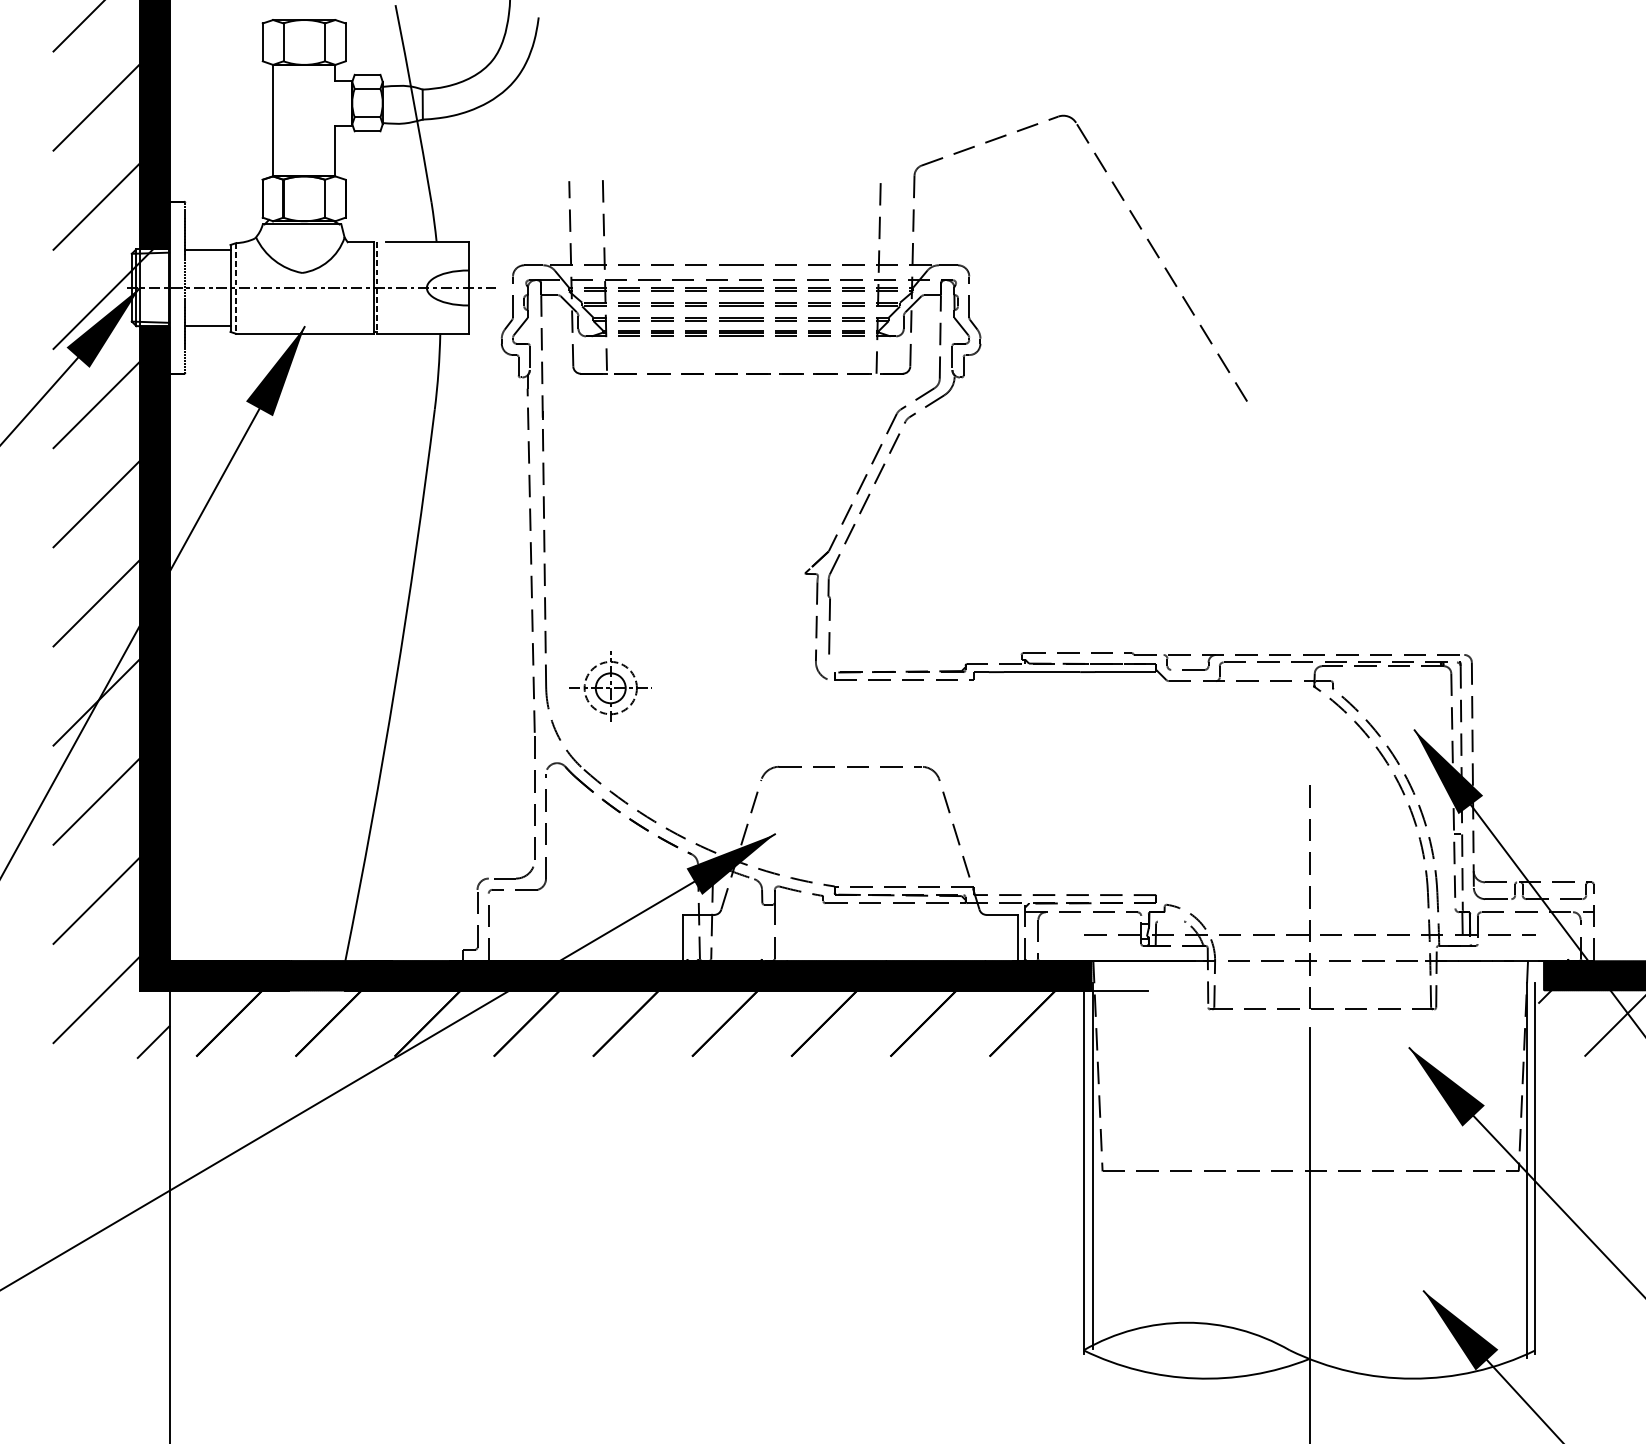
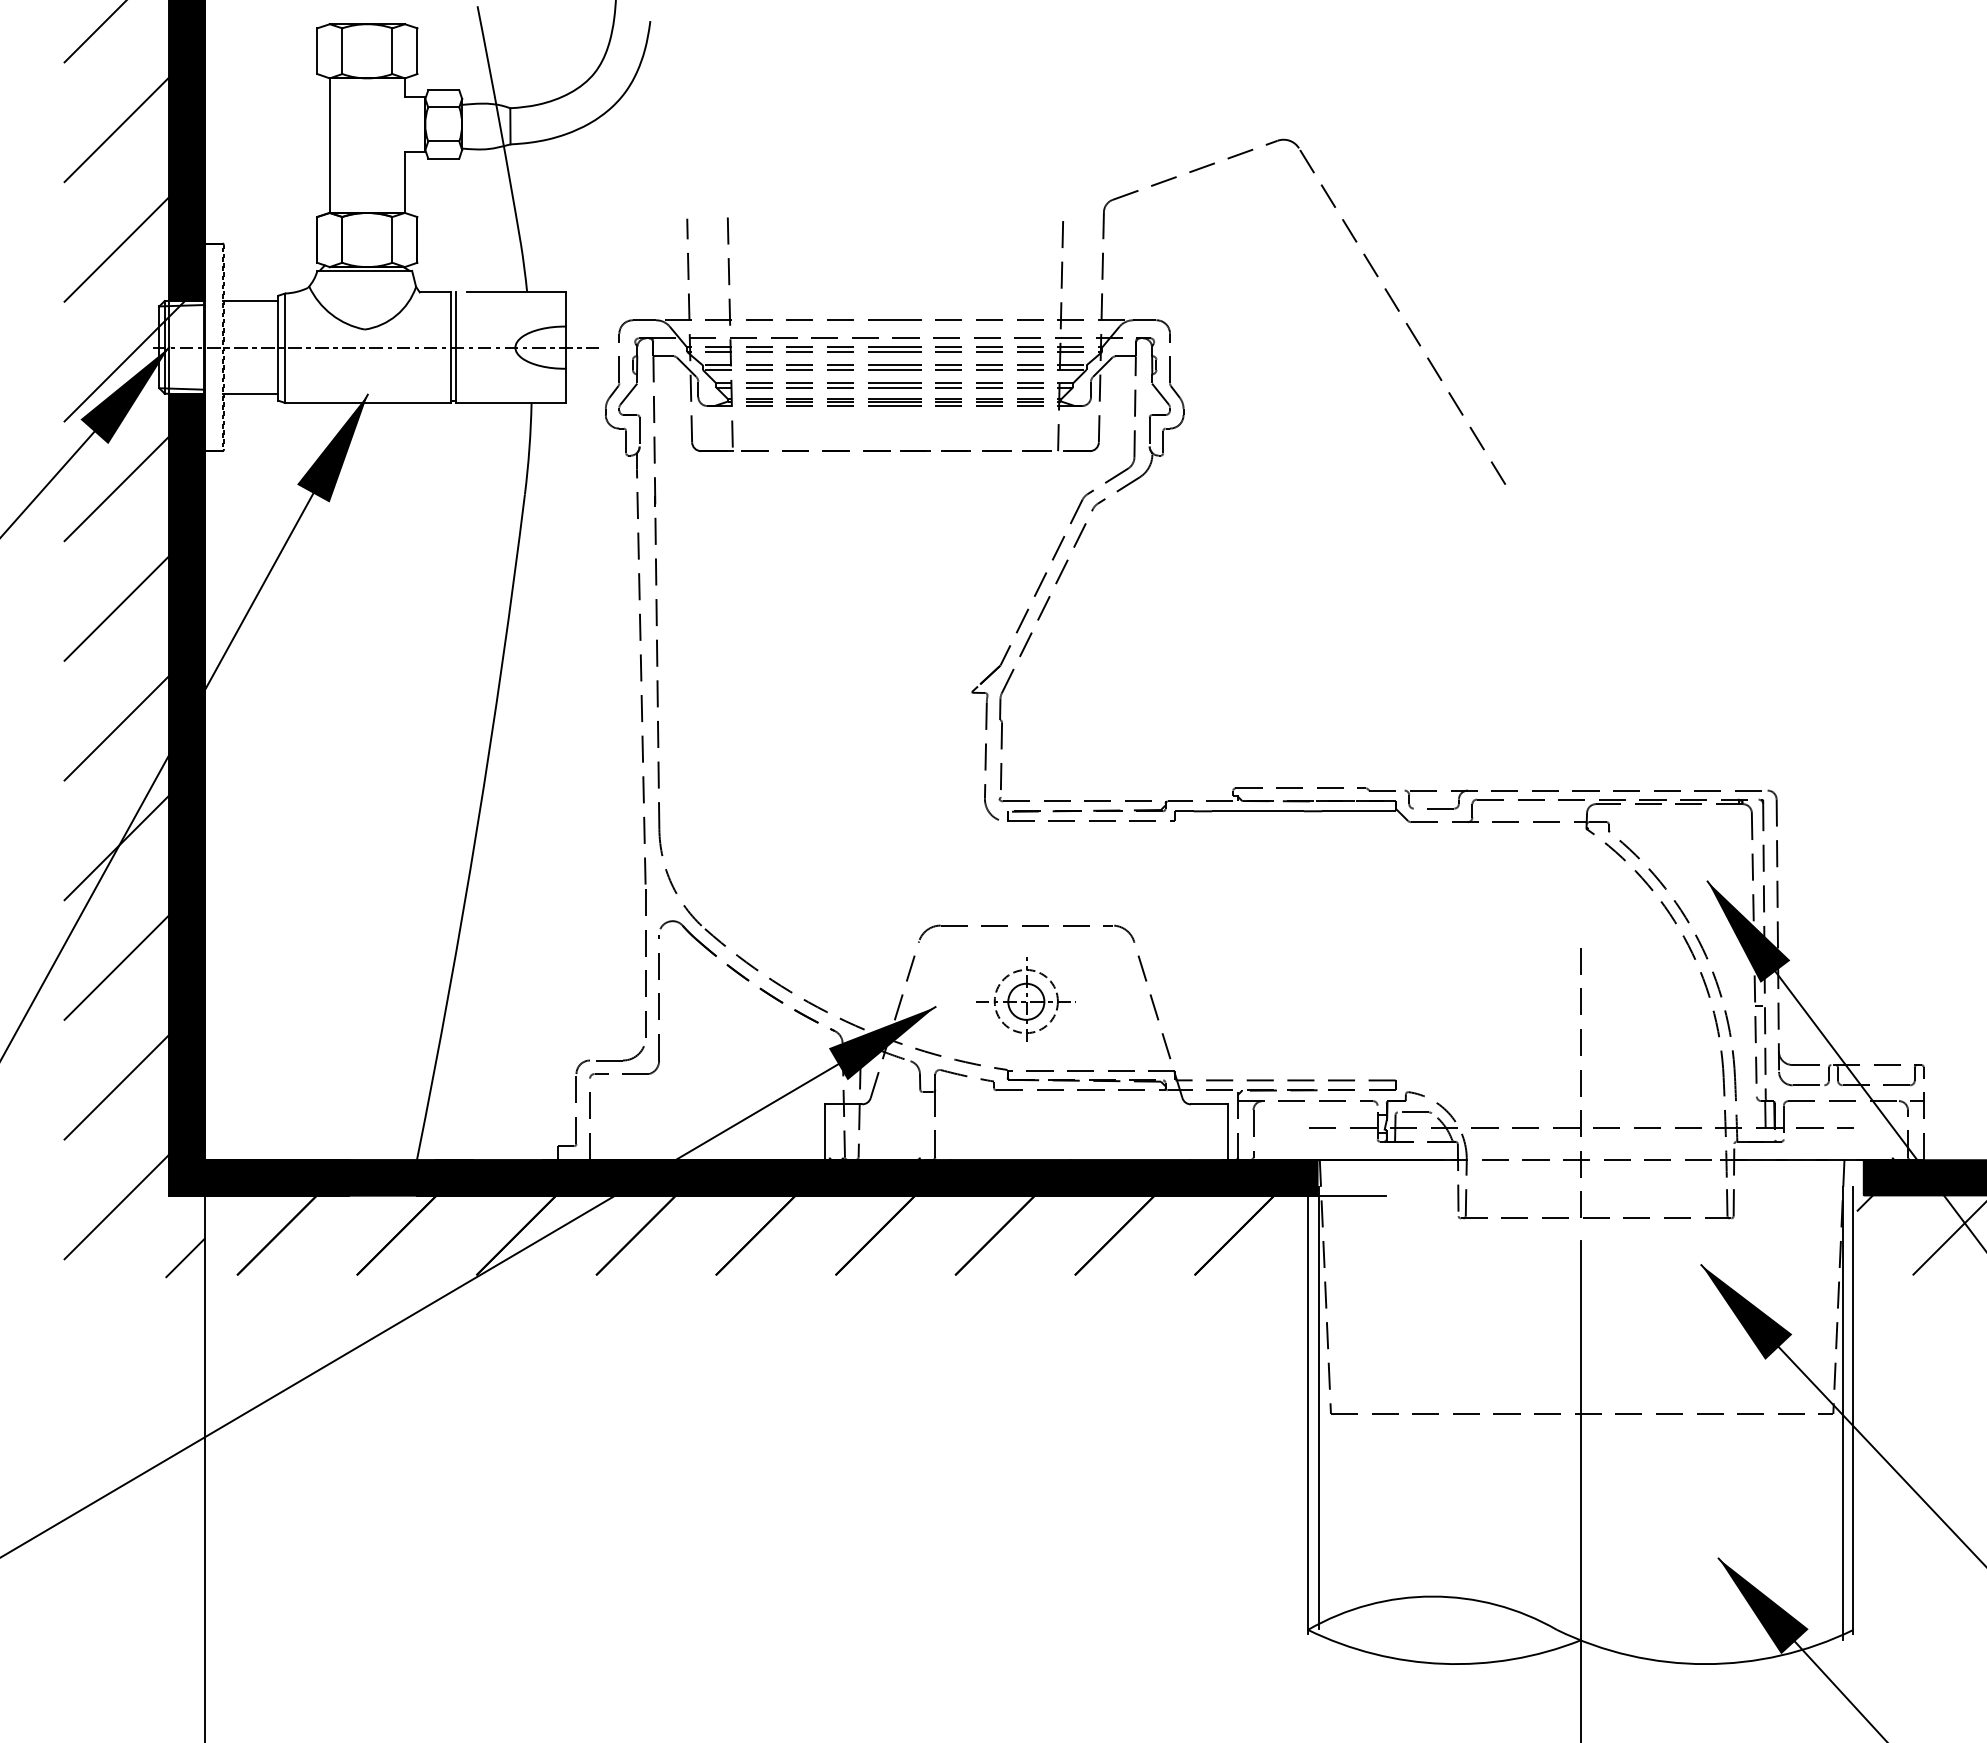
line: (236, 288) -> (285, 348), dashed -> solid
line: (377, 288) -> (455, 348), dashed -> solid
part: (890, 662) -> (1074, 799), added
part: (610, 686) -> (1025, 999), moved
line: (1170, 921) -> (1413, 1112), added

